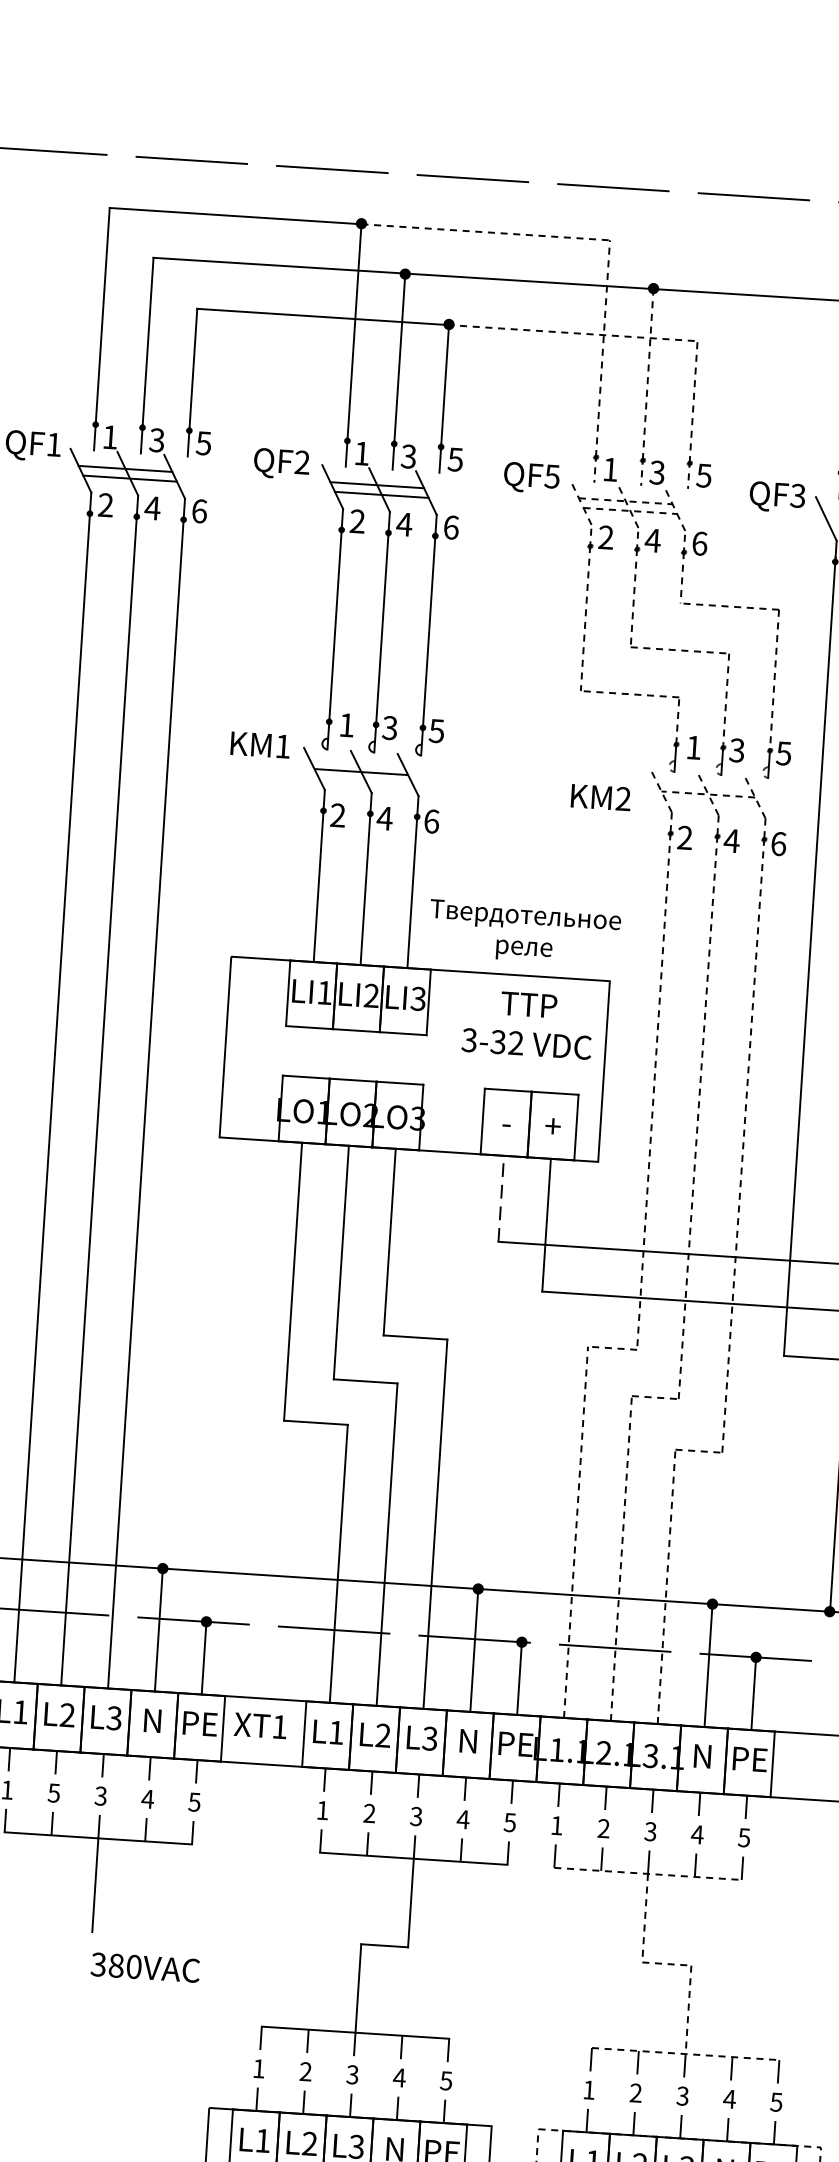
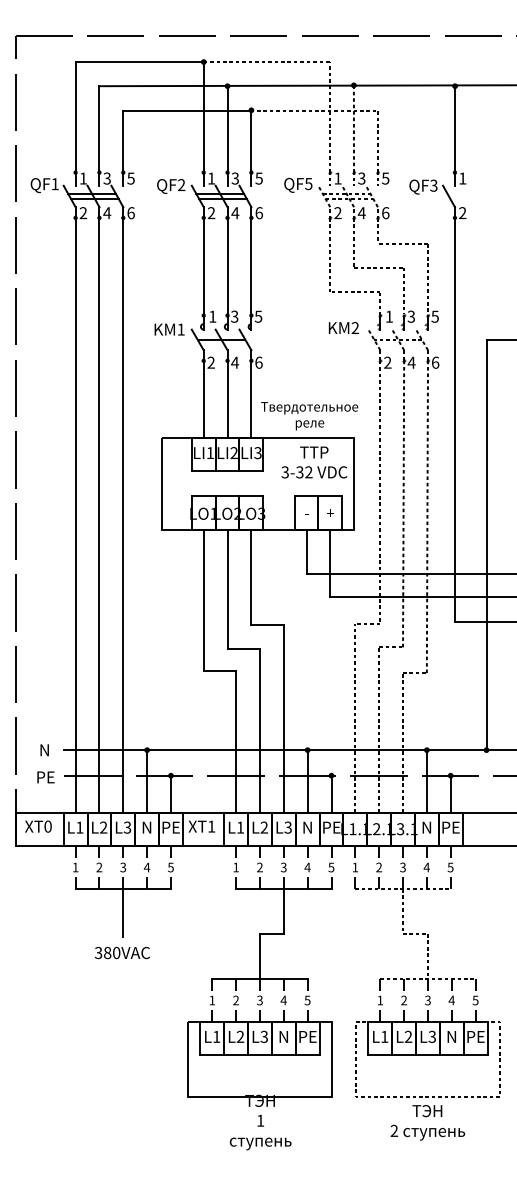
text: (600, 796) -> (343, 327), moved
line: (501, 1198) -> (306, 551), dashed -> solid
text: (54, 1793) -> (99, 867), 5 -> 2
text: (143, 1966) -> (121, 952), moved

